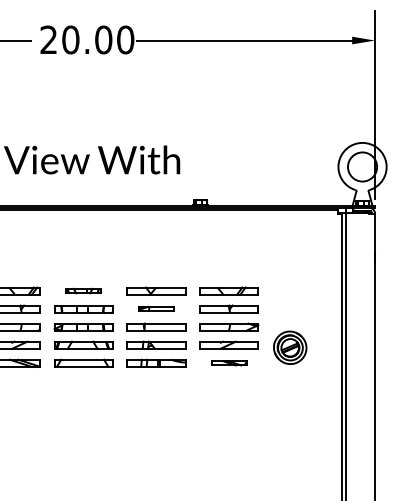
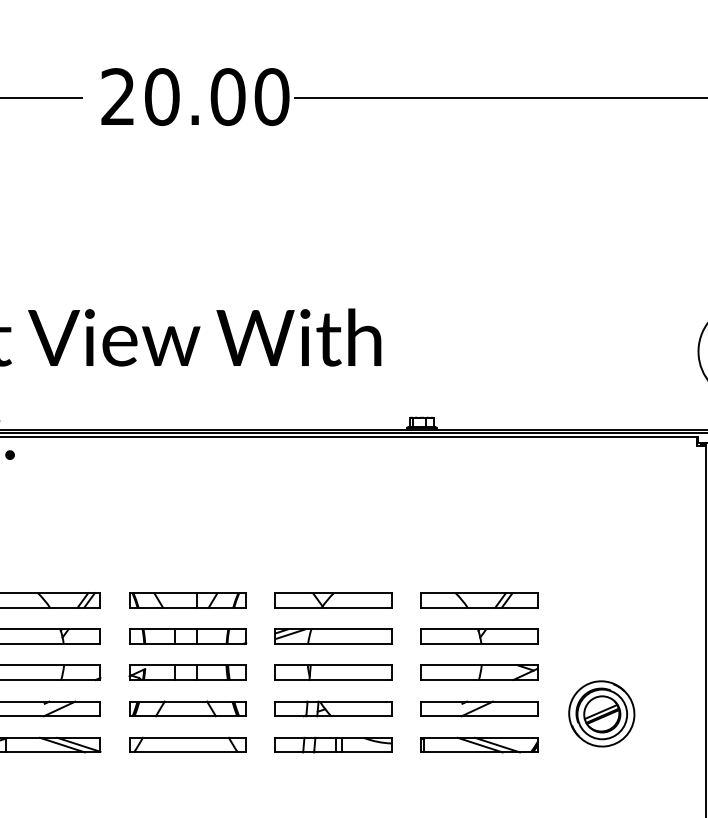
part: (83, 290) -> (187, 599), size x1.67
part: (156, 308) -> (333, 635), size x1.67
part: (228, 362) -> (478, 743), size x1.67

